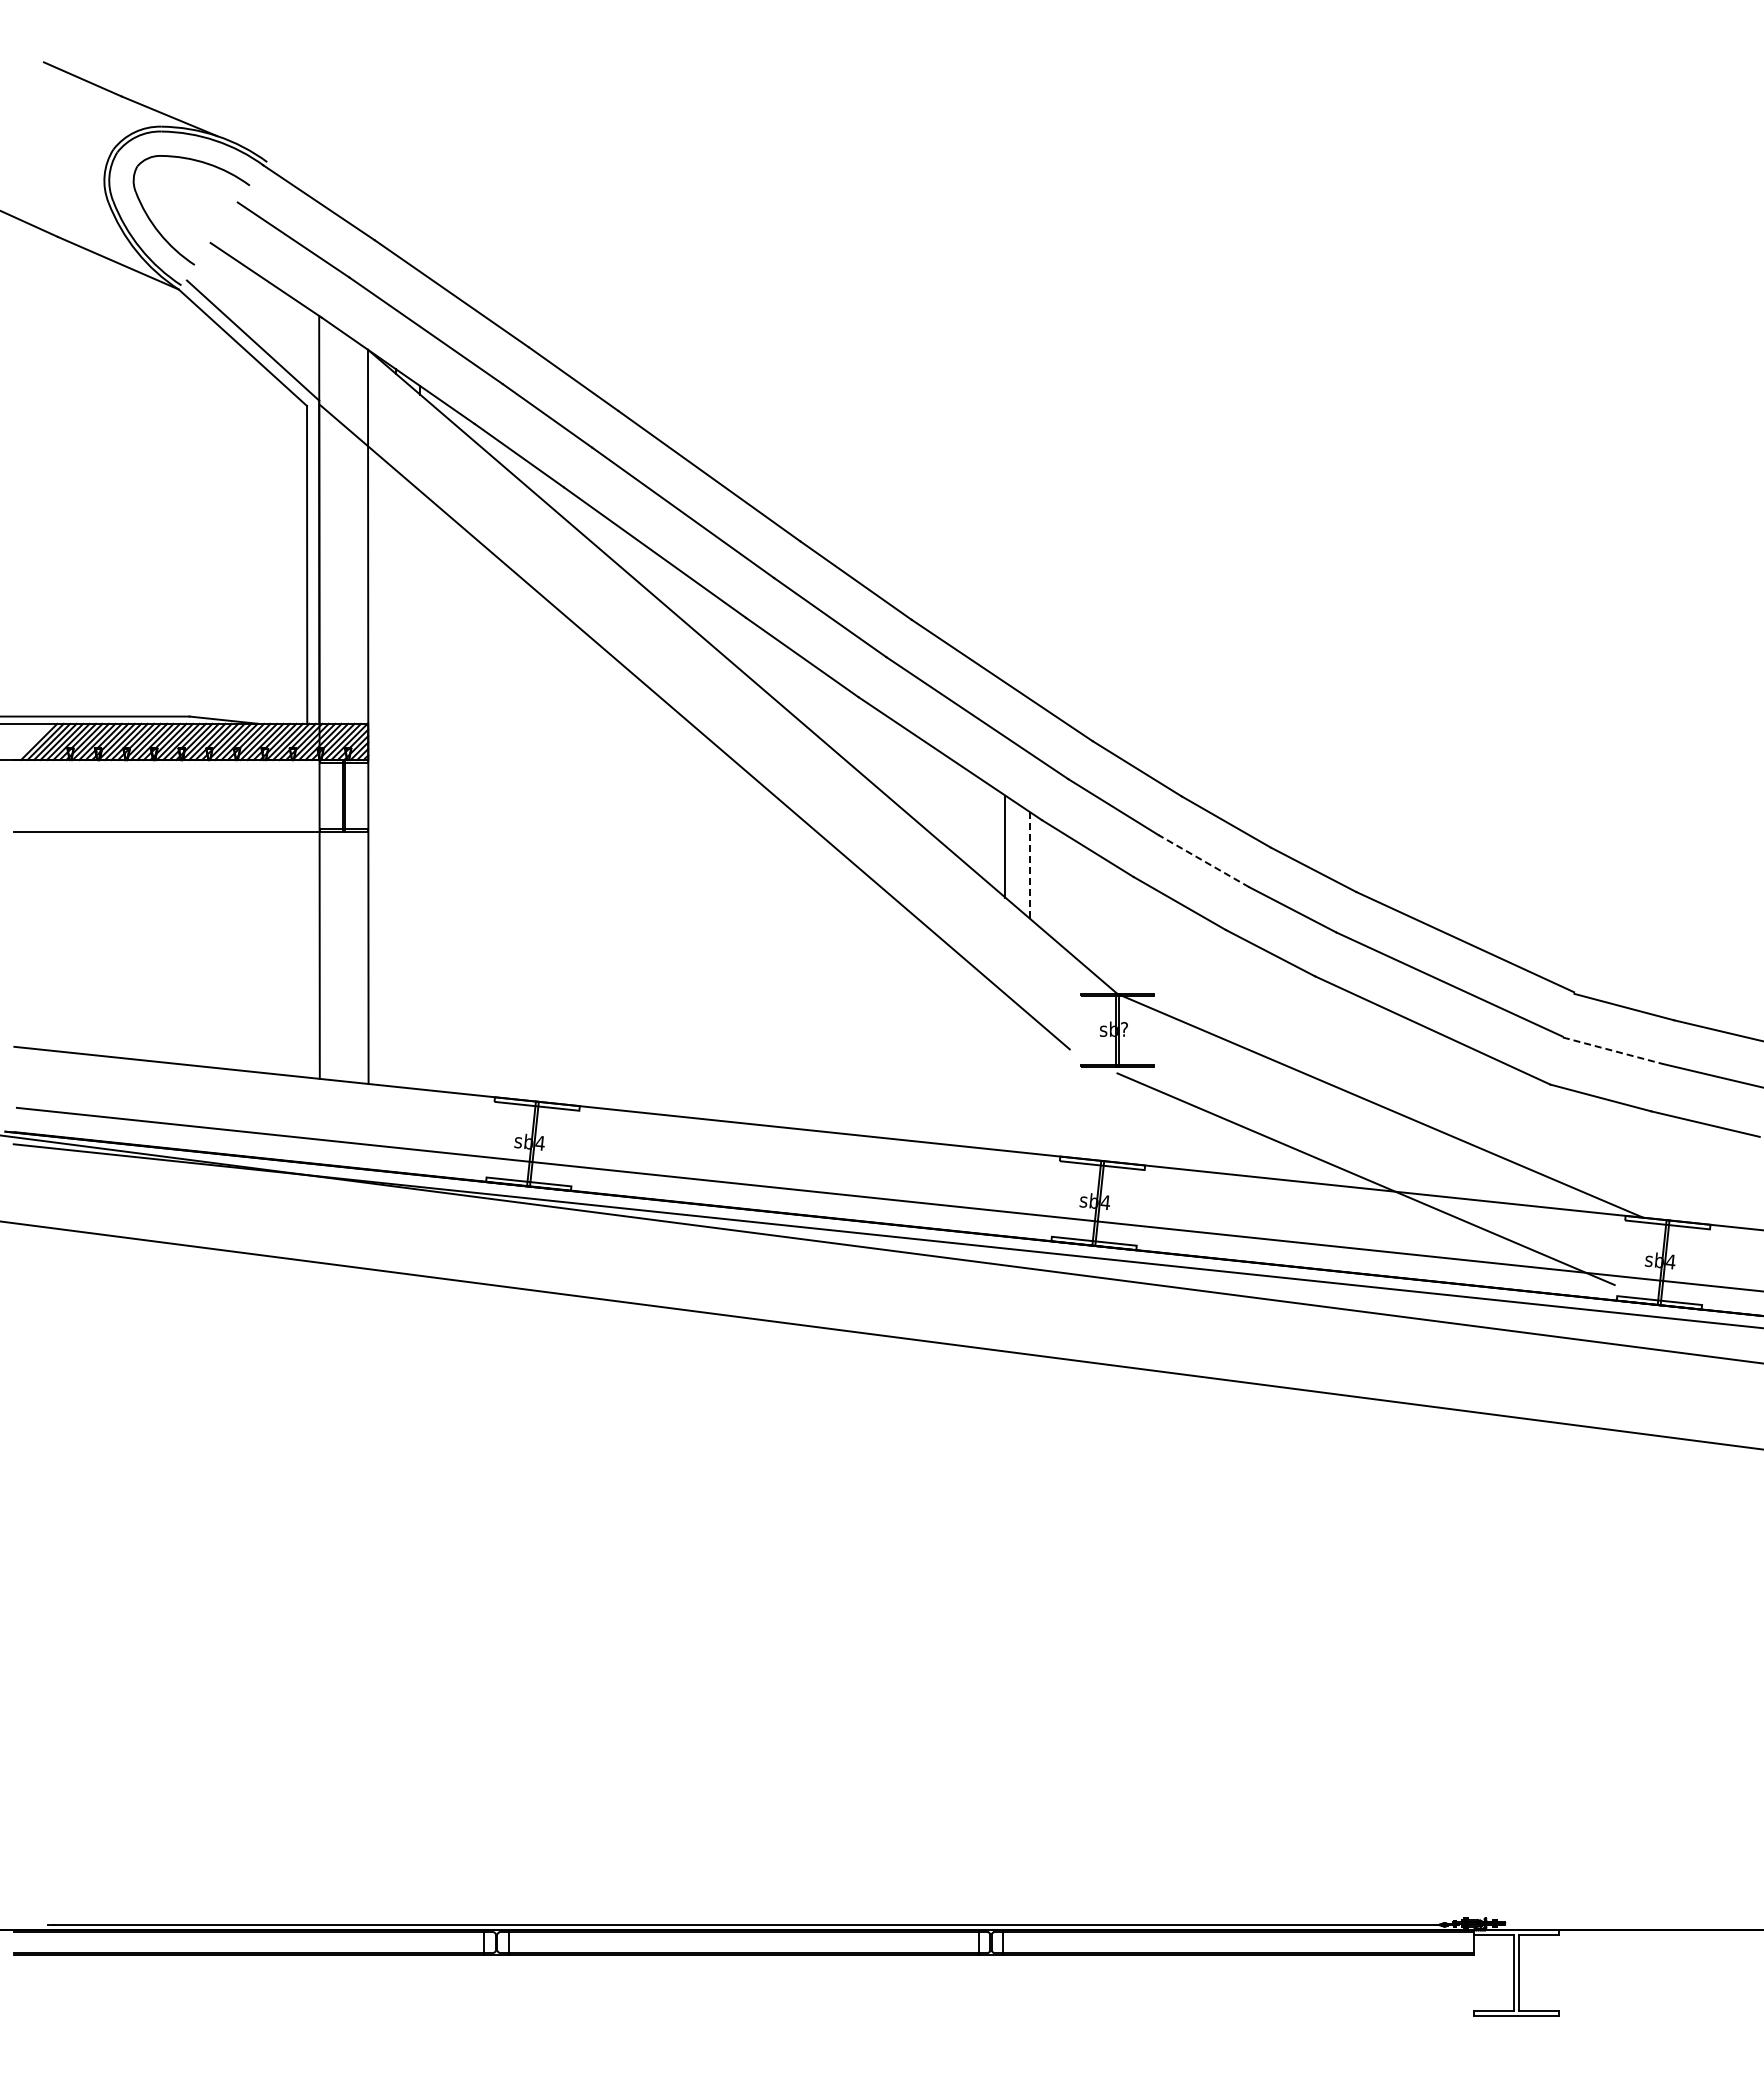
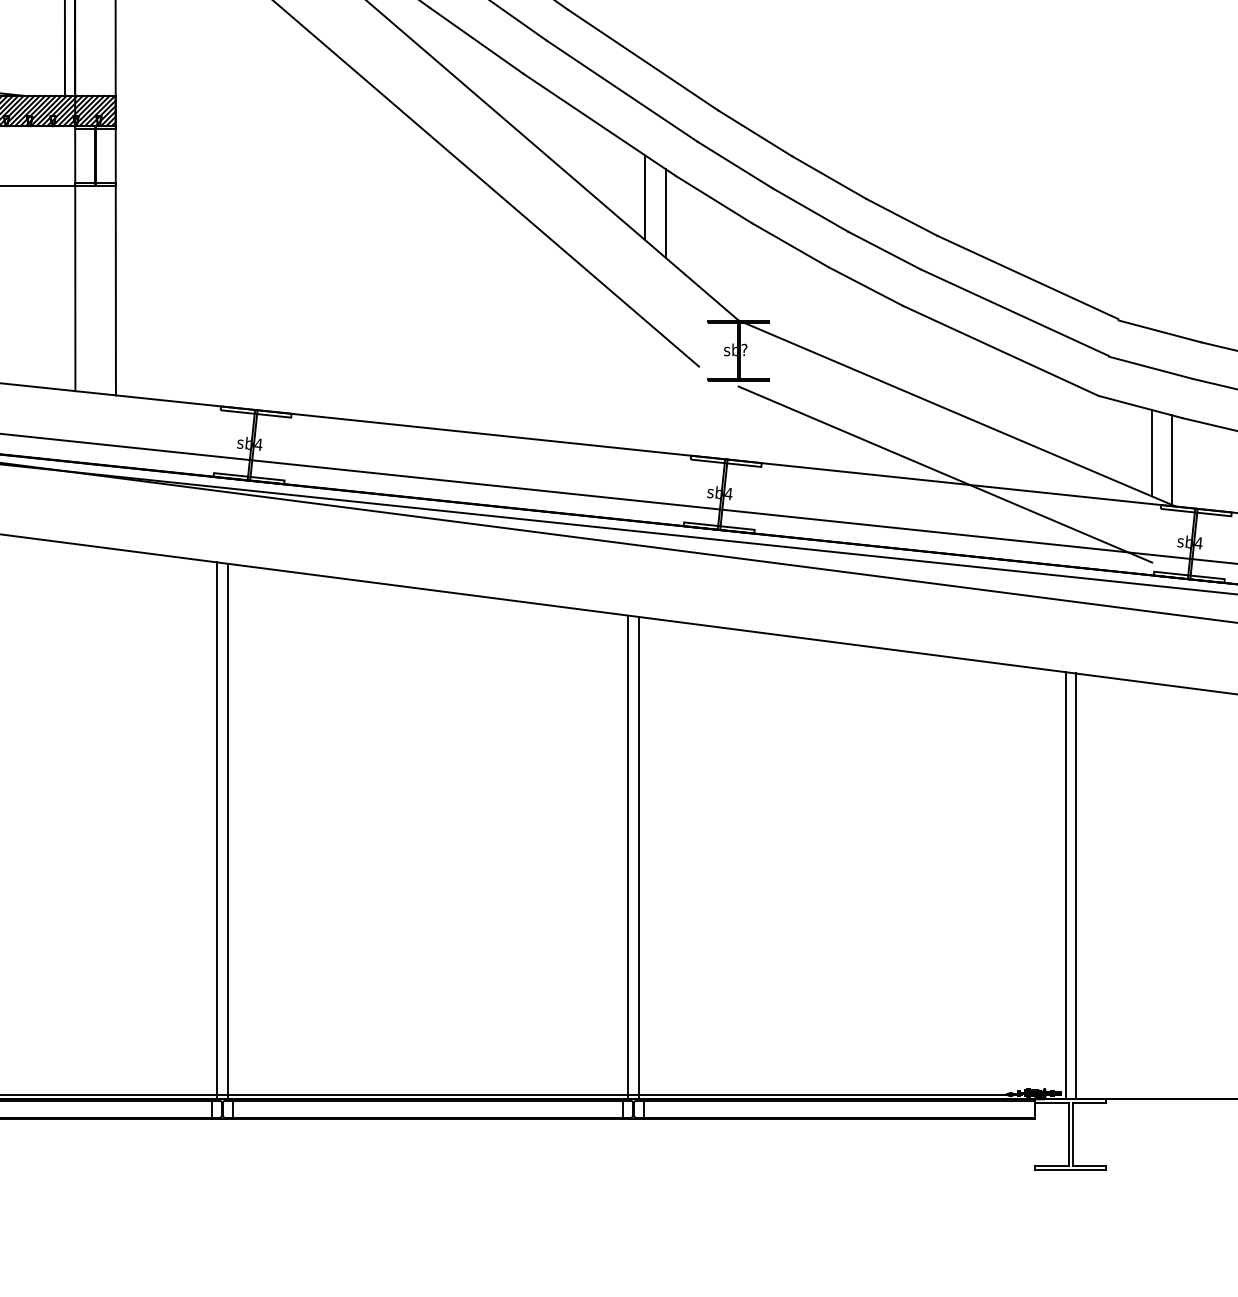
line: (1203, 860) -> (810, 209), dashed -> solid
line: (1029, 865) -> (665, 213), dashed -> solid
line: (1613, 1050) -> (1151, 367), dashed -> solid
line: (1614, 1153) -> (1151, 453), added
line: (1639, 1161) -> (1172, 459), added
line: (490, 1607) -> (217, 830), added
line: (502, 1608) -> (227, 831), added
line: (984, 1639) -> (628, 857), added
line: (997, 1640) -> (638, 858), added
line: (1510, 1673) -> (1065, 885), added
line: (1522, 1674) -> (1075, 886), added

